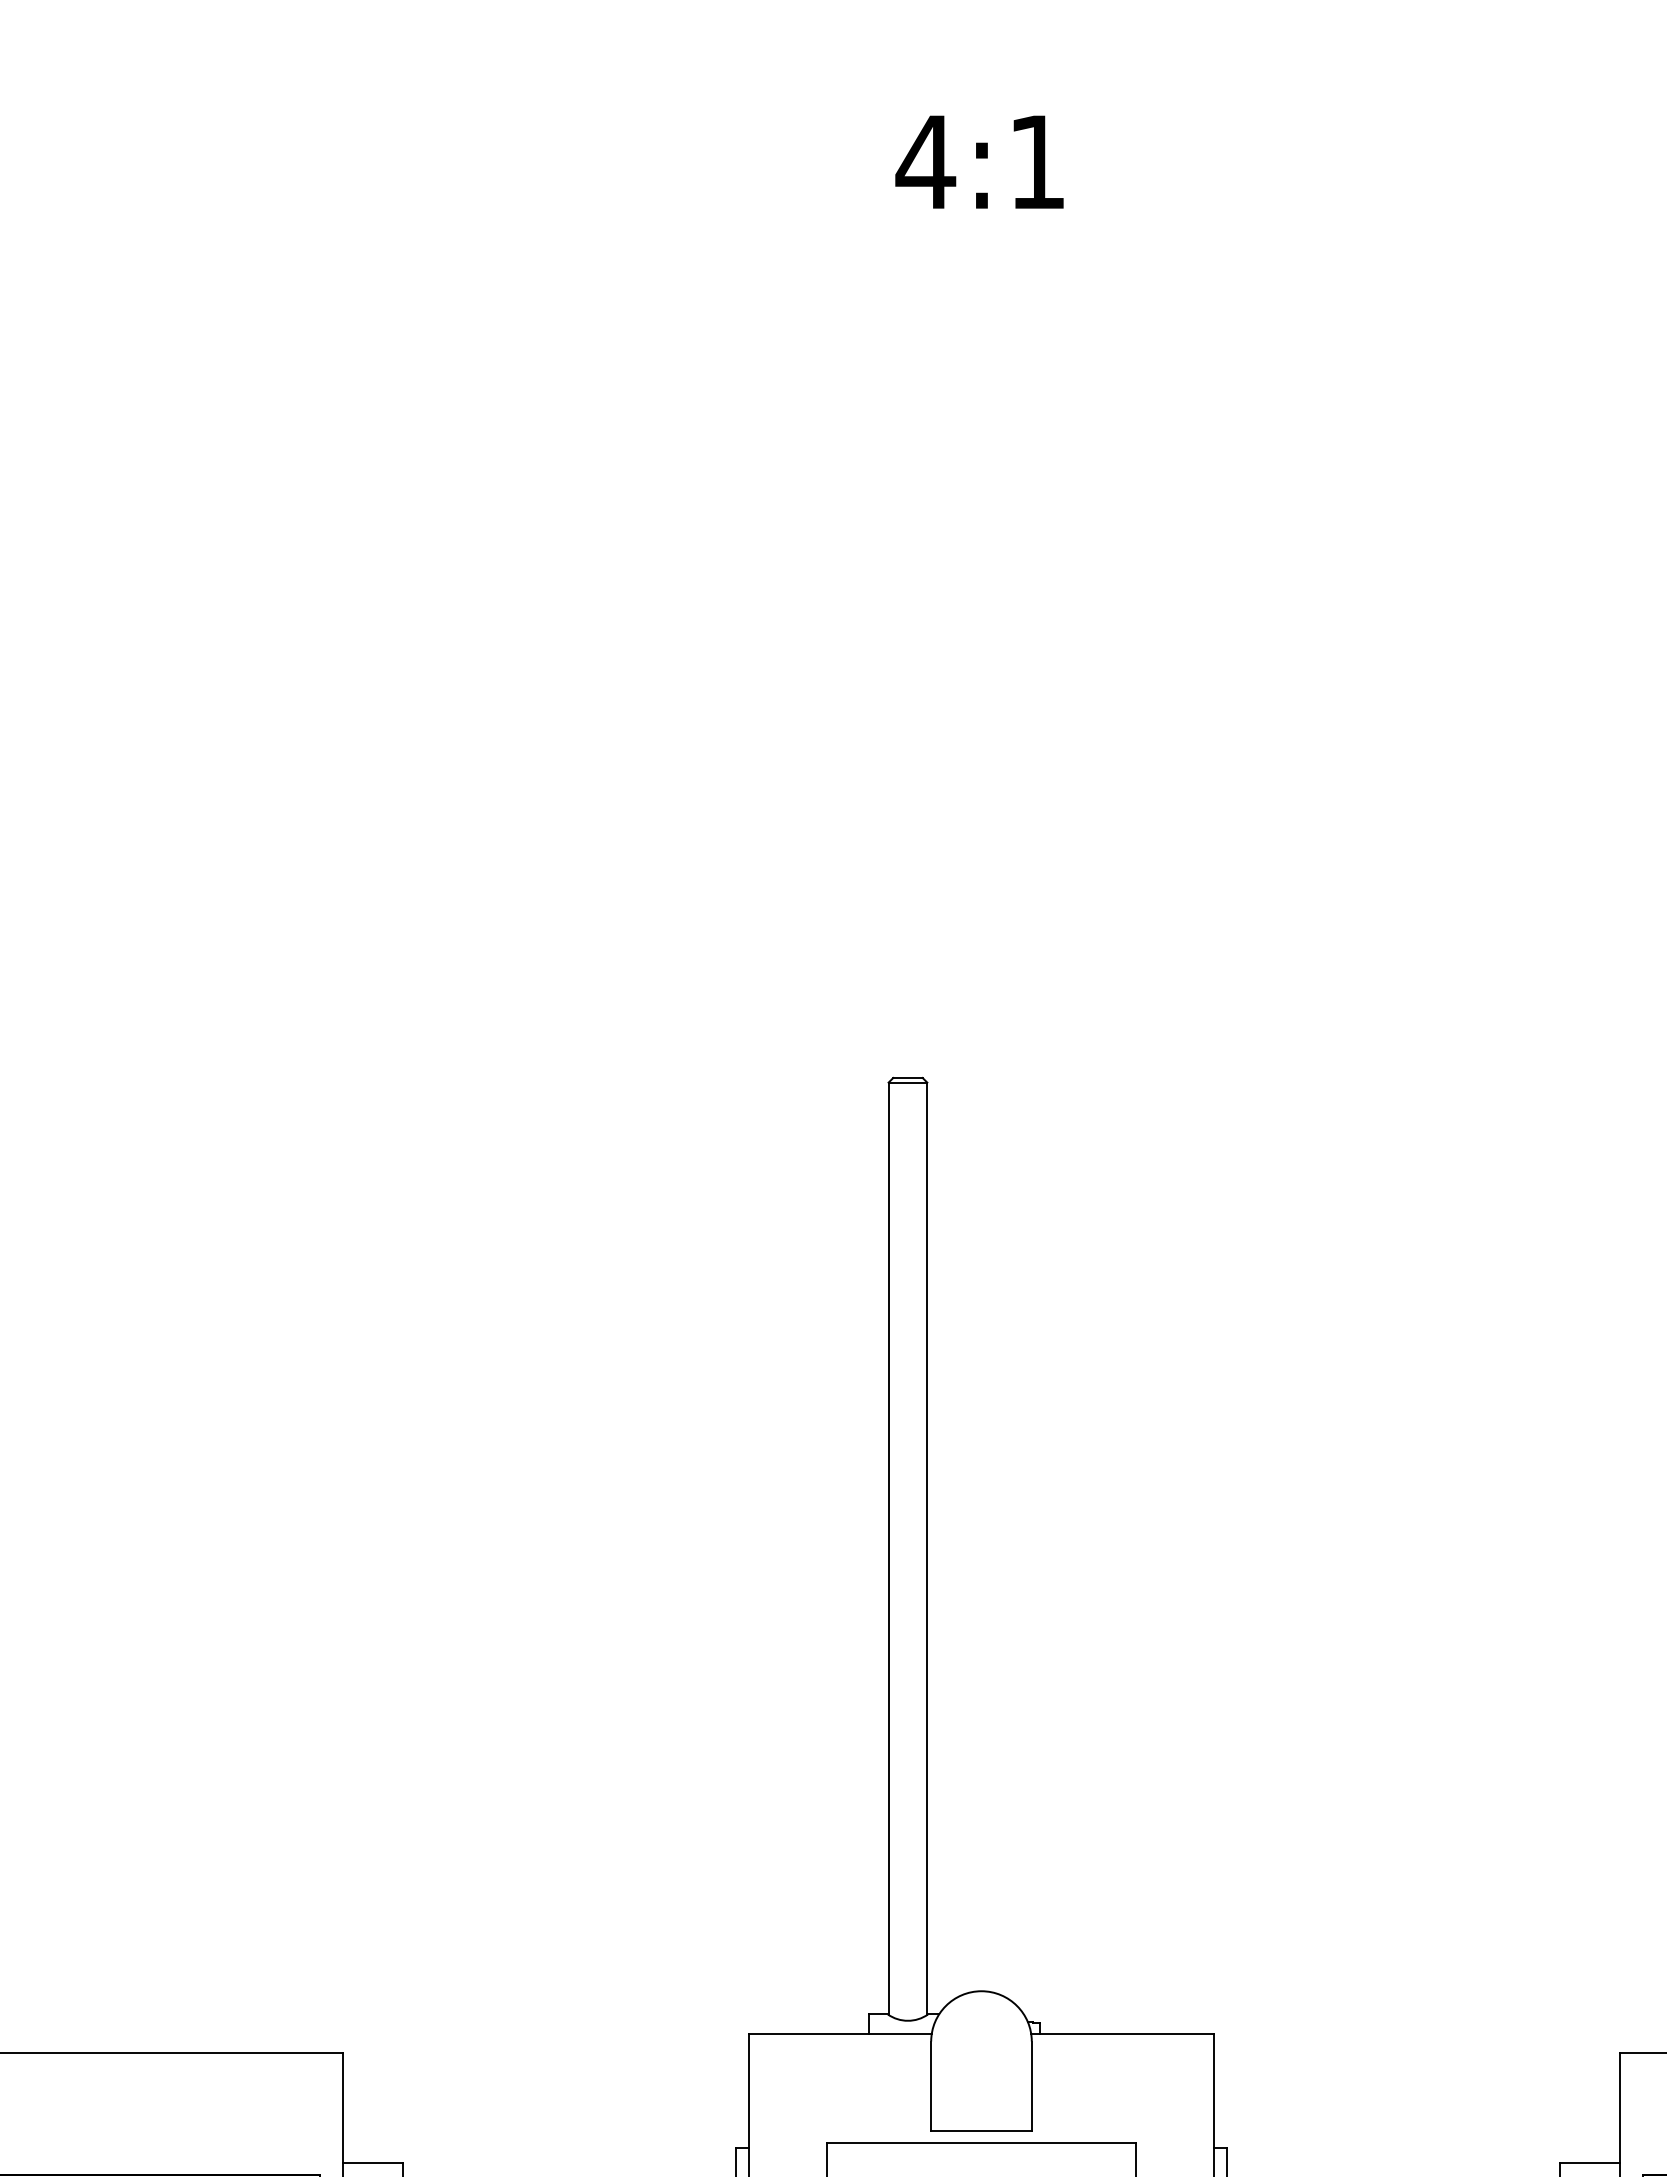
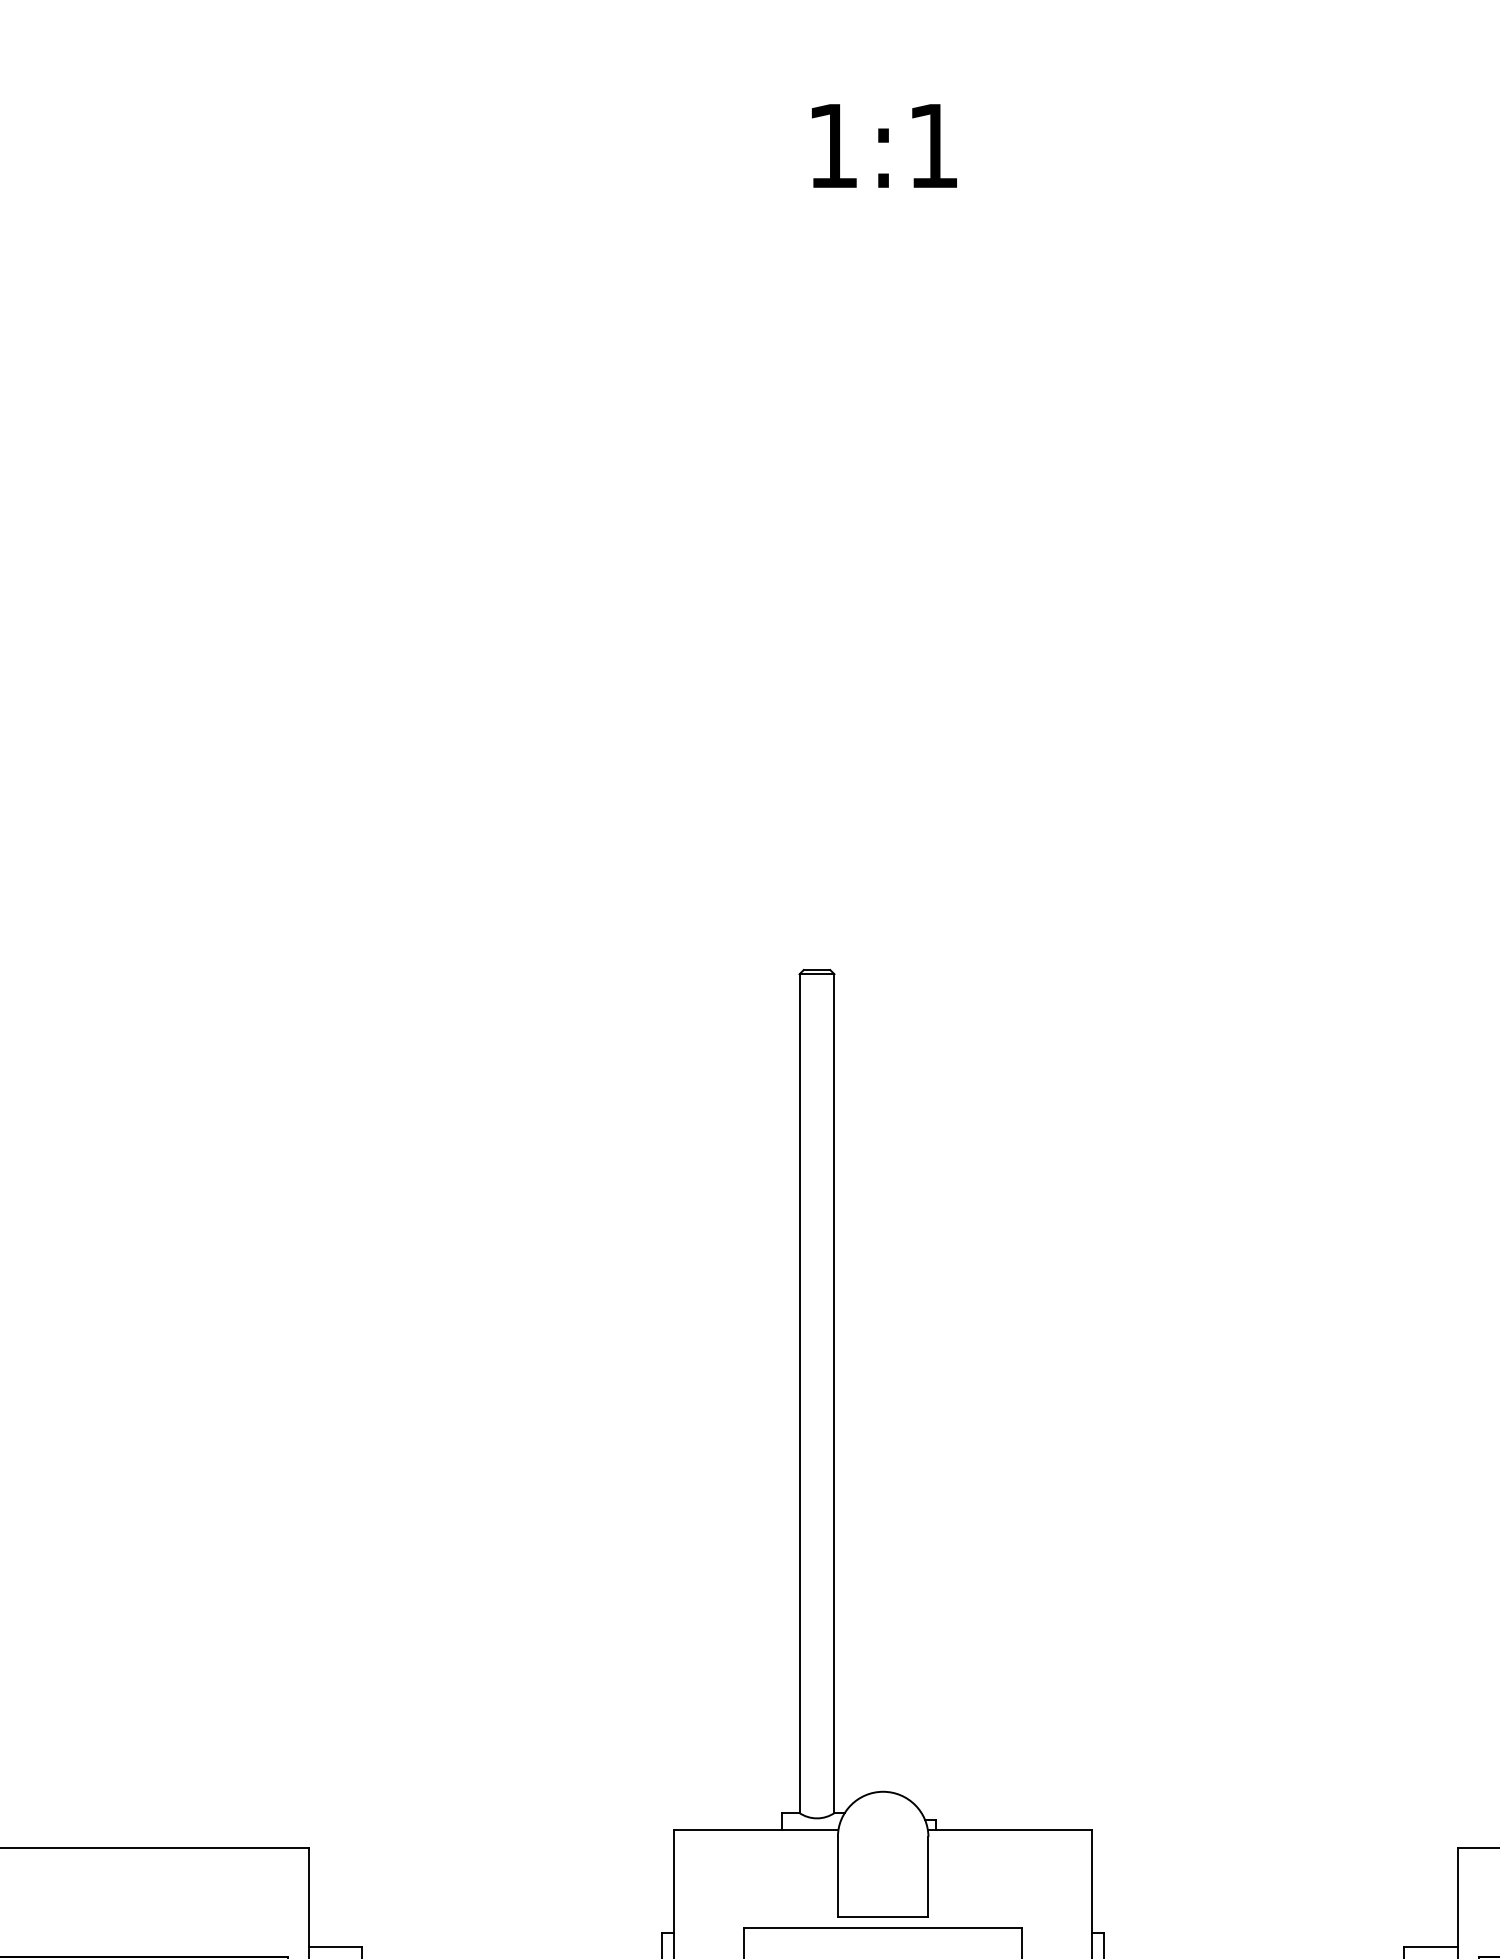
text: (925, 161) -> (832, 145), 4:1 -> 1:1

